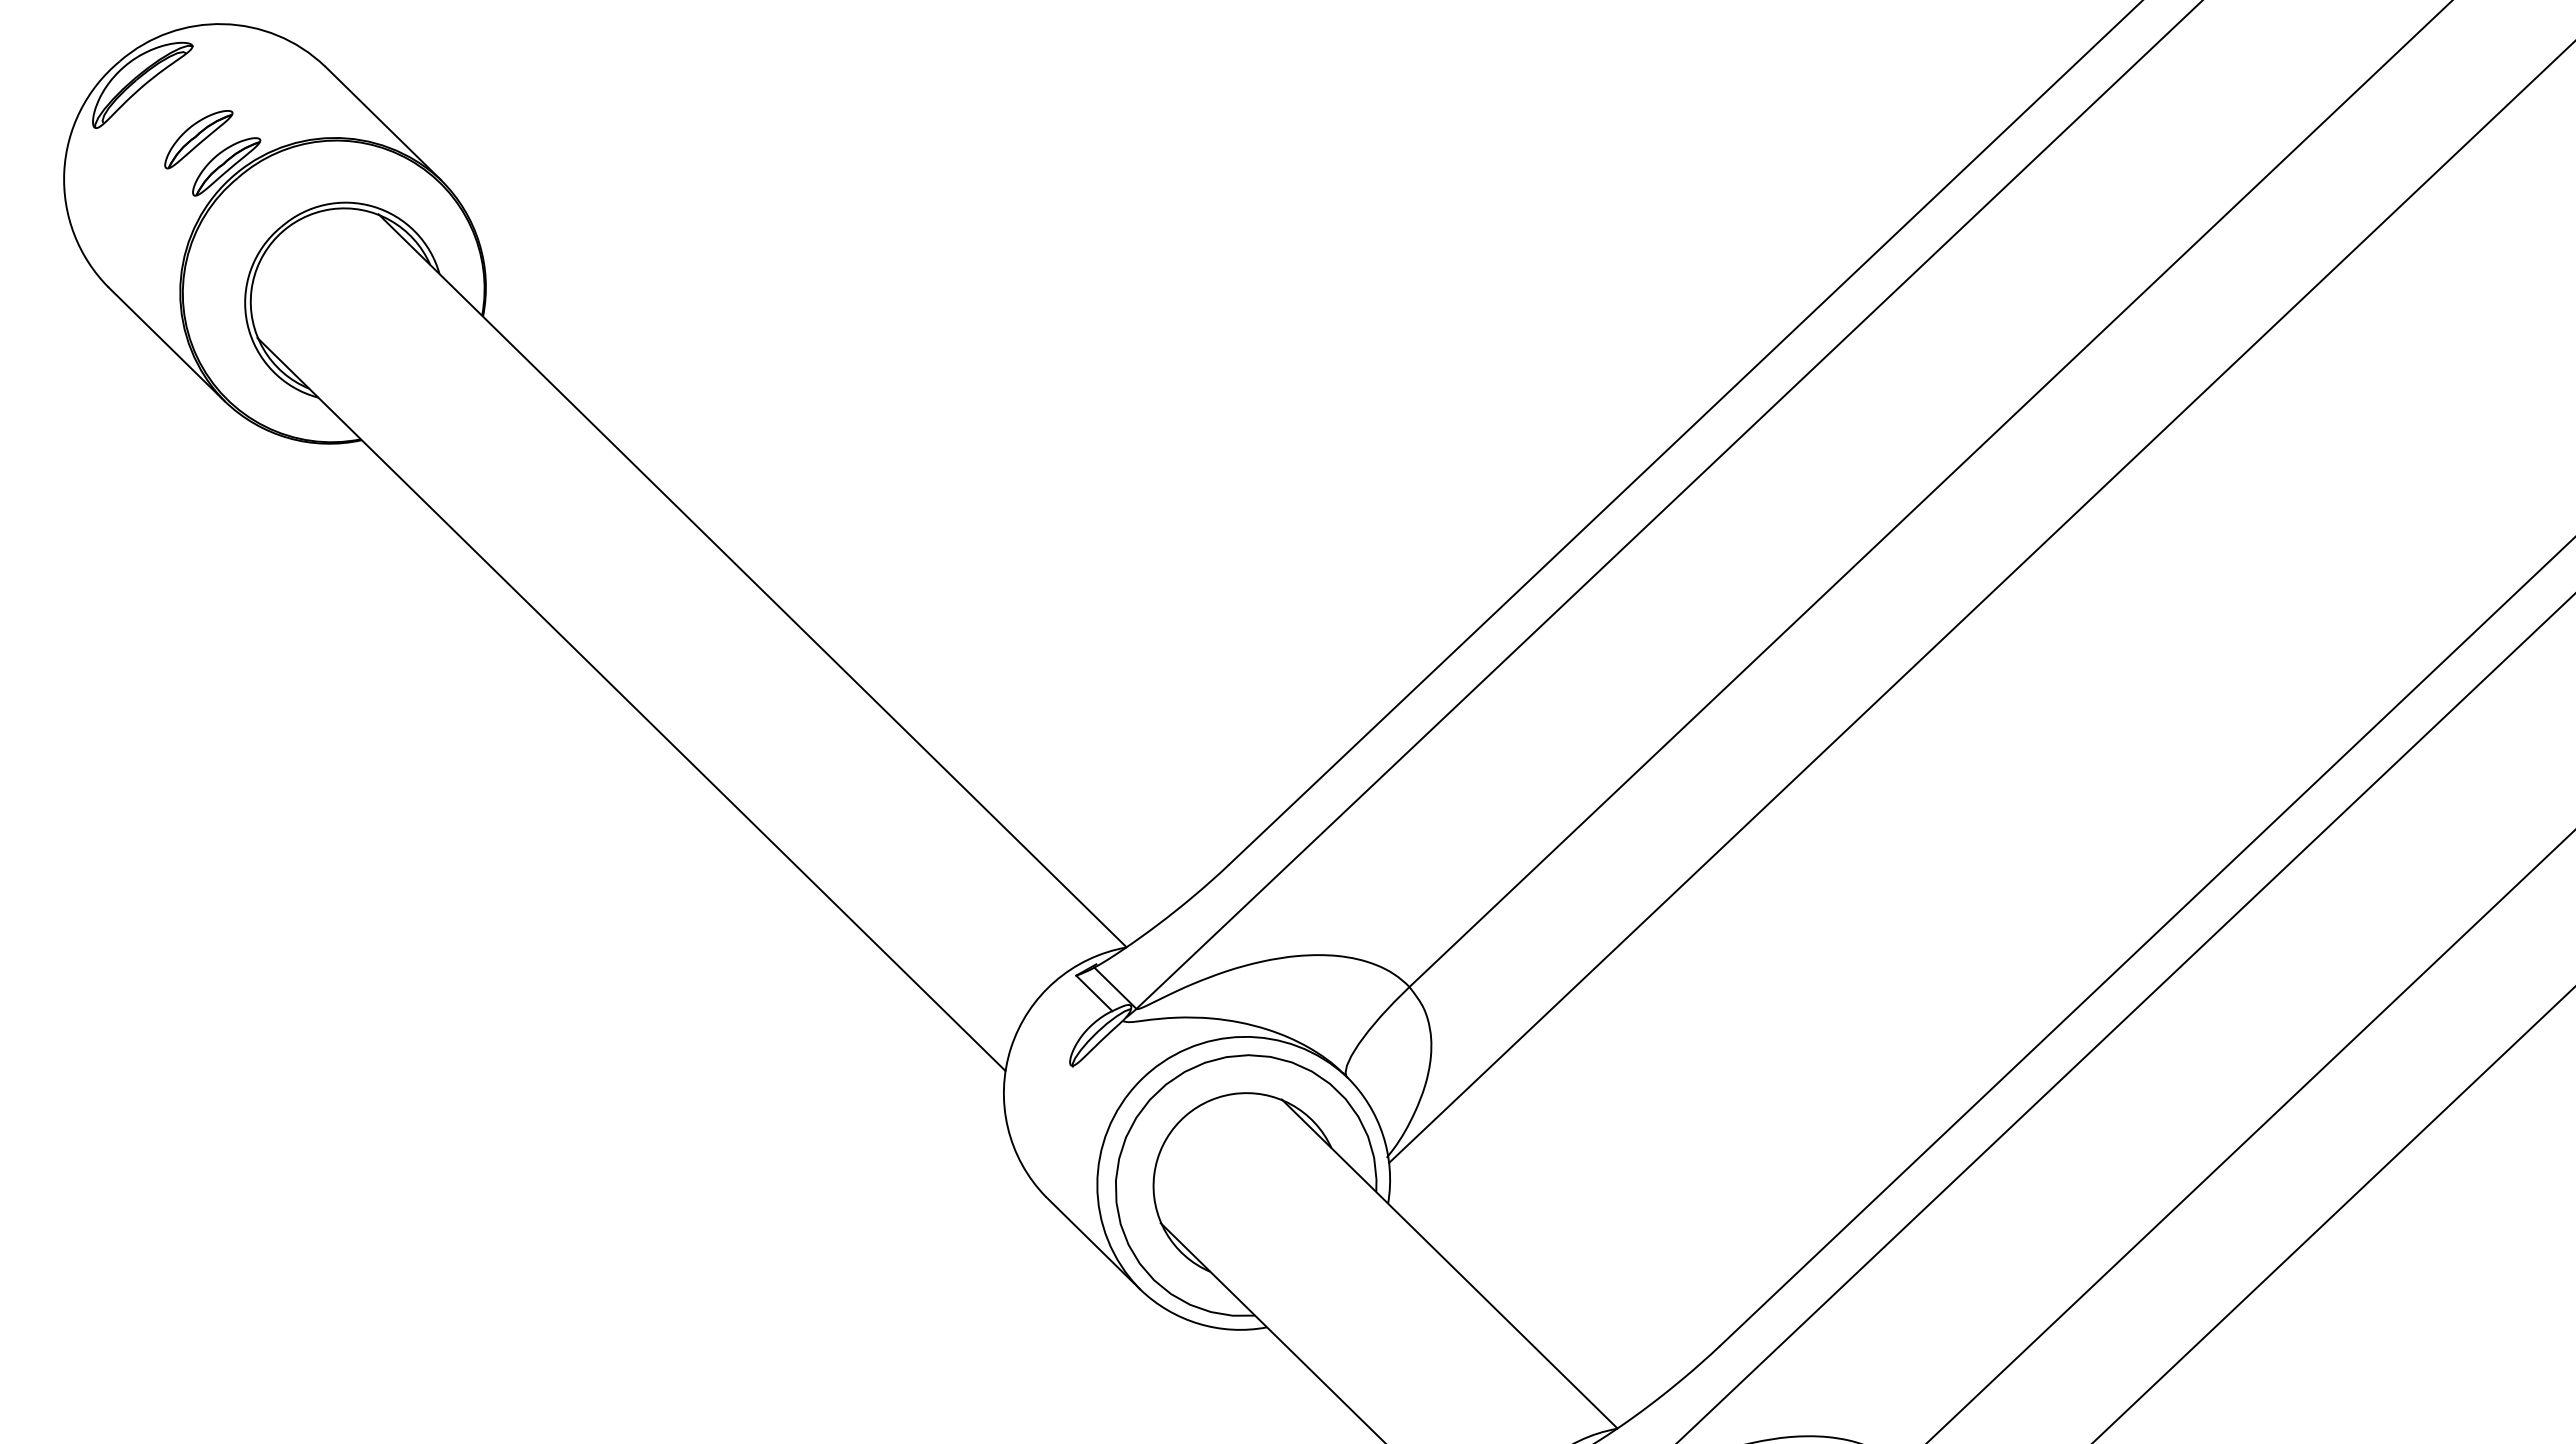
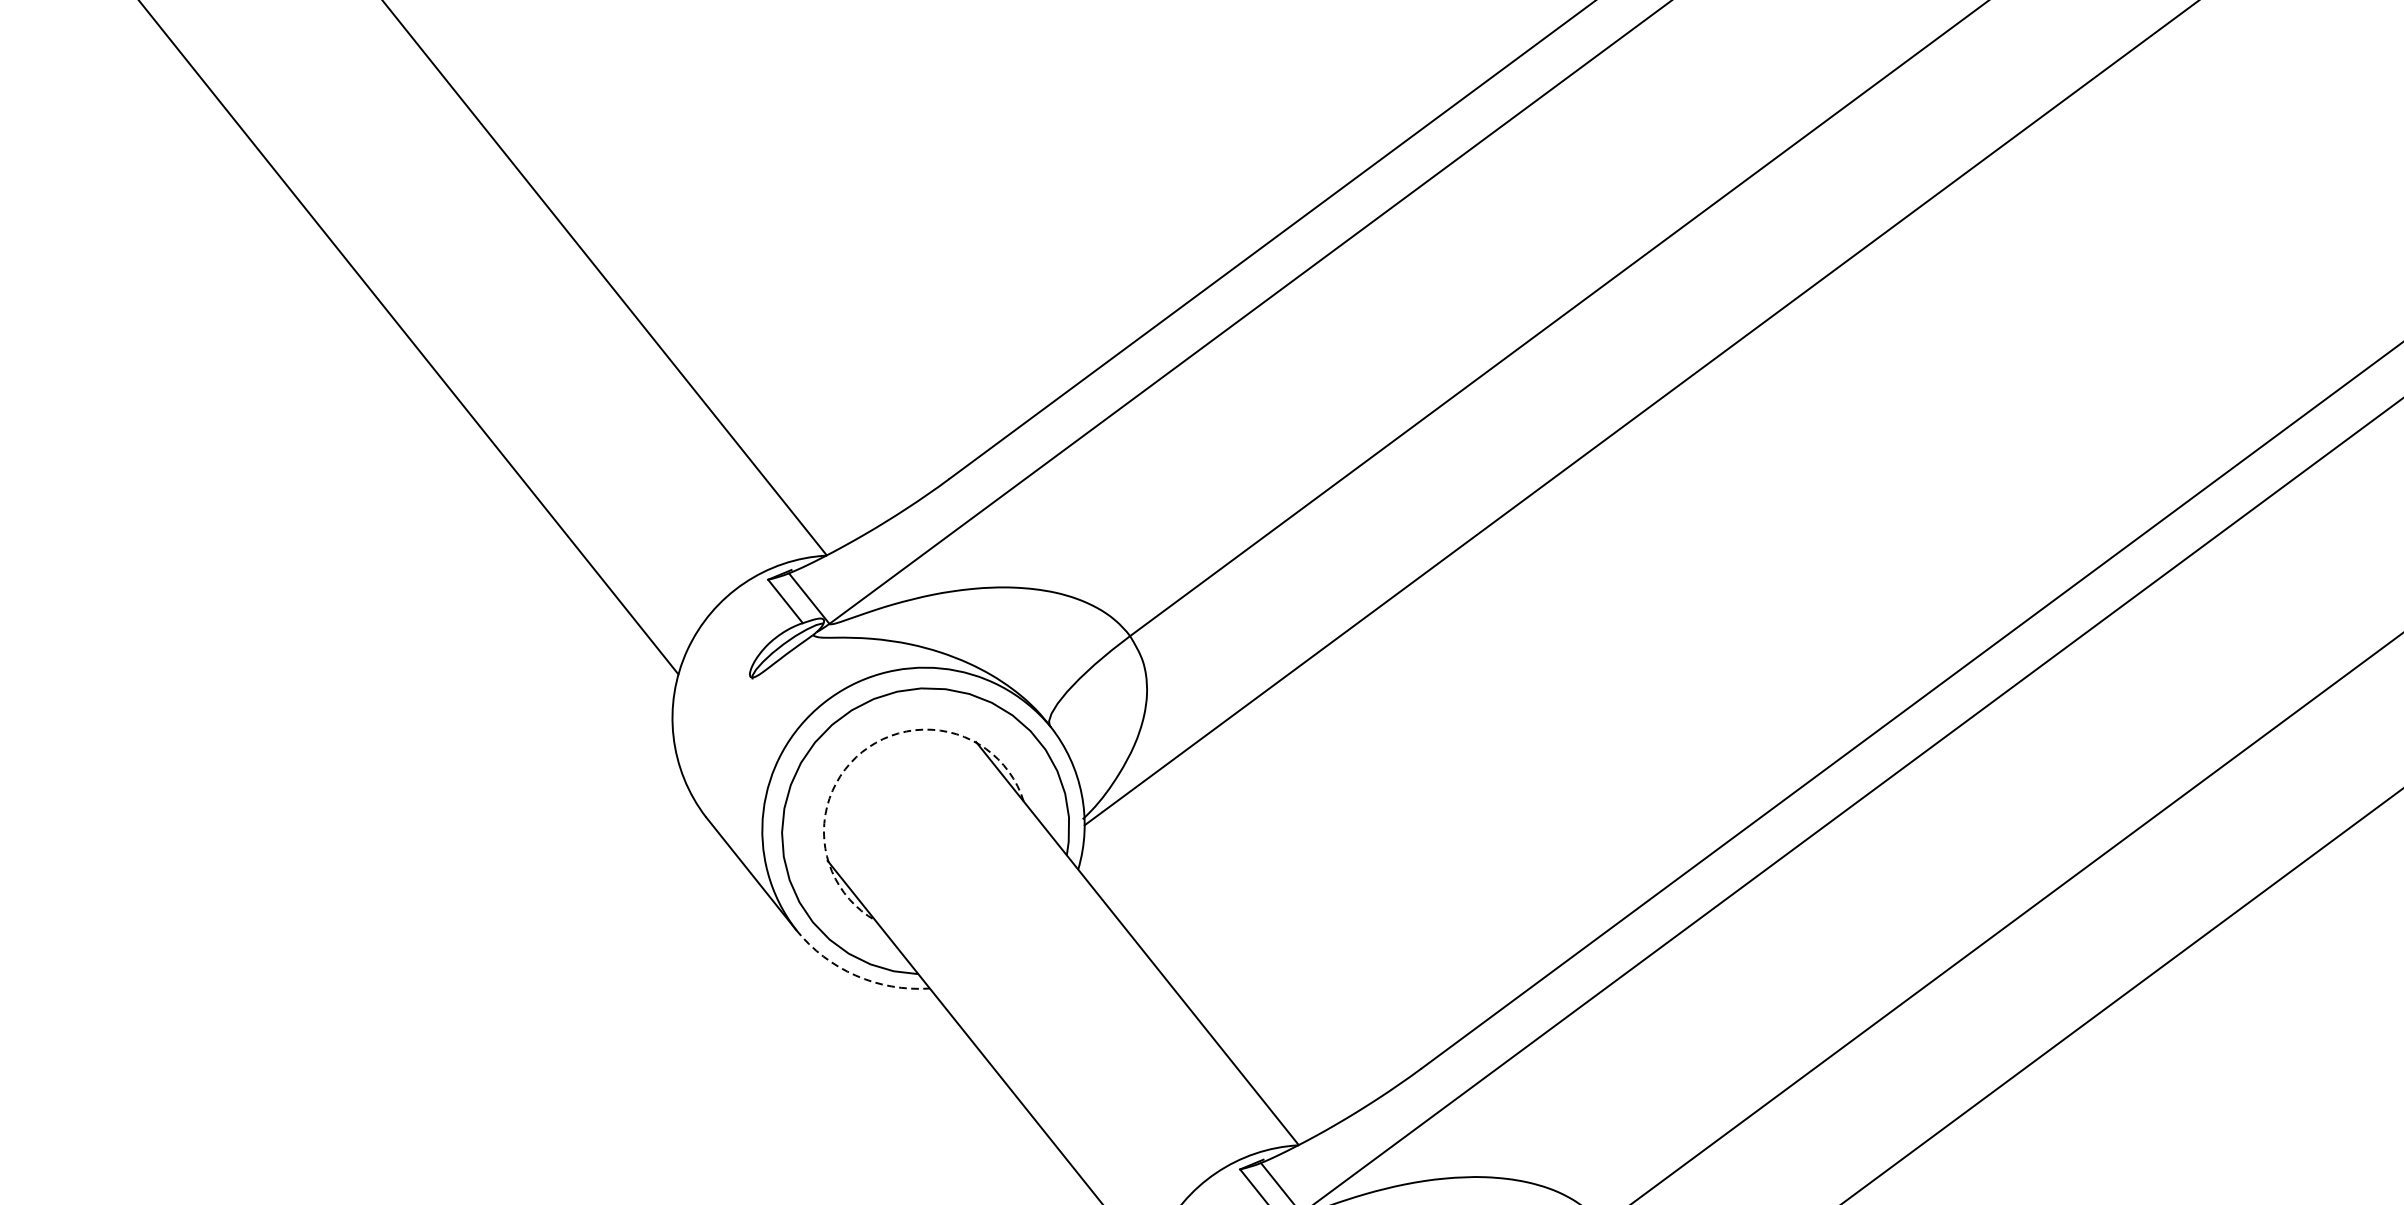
arc: (1180, 1121) -> (862, 752), solid -> dashed
arc: (1198, 1323) -> (855, 975), solid -> dashed

